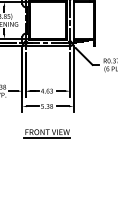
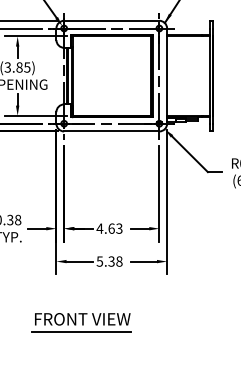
part: (46, 133) -> (80, 322), moved

